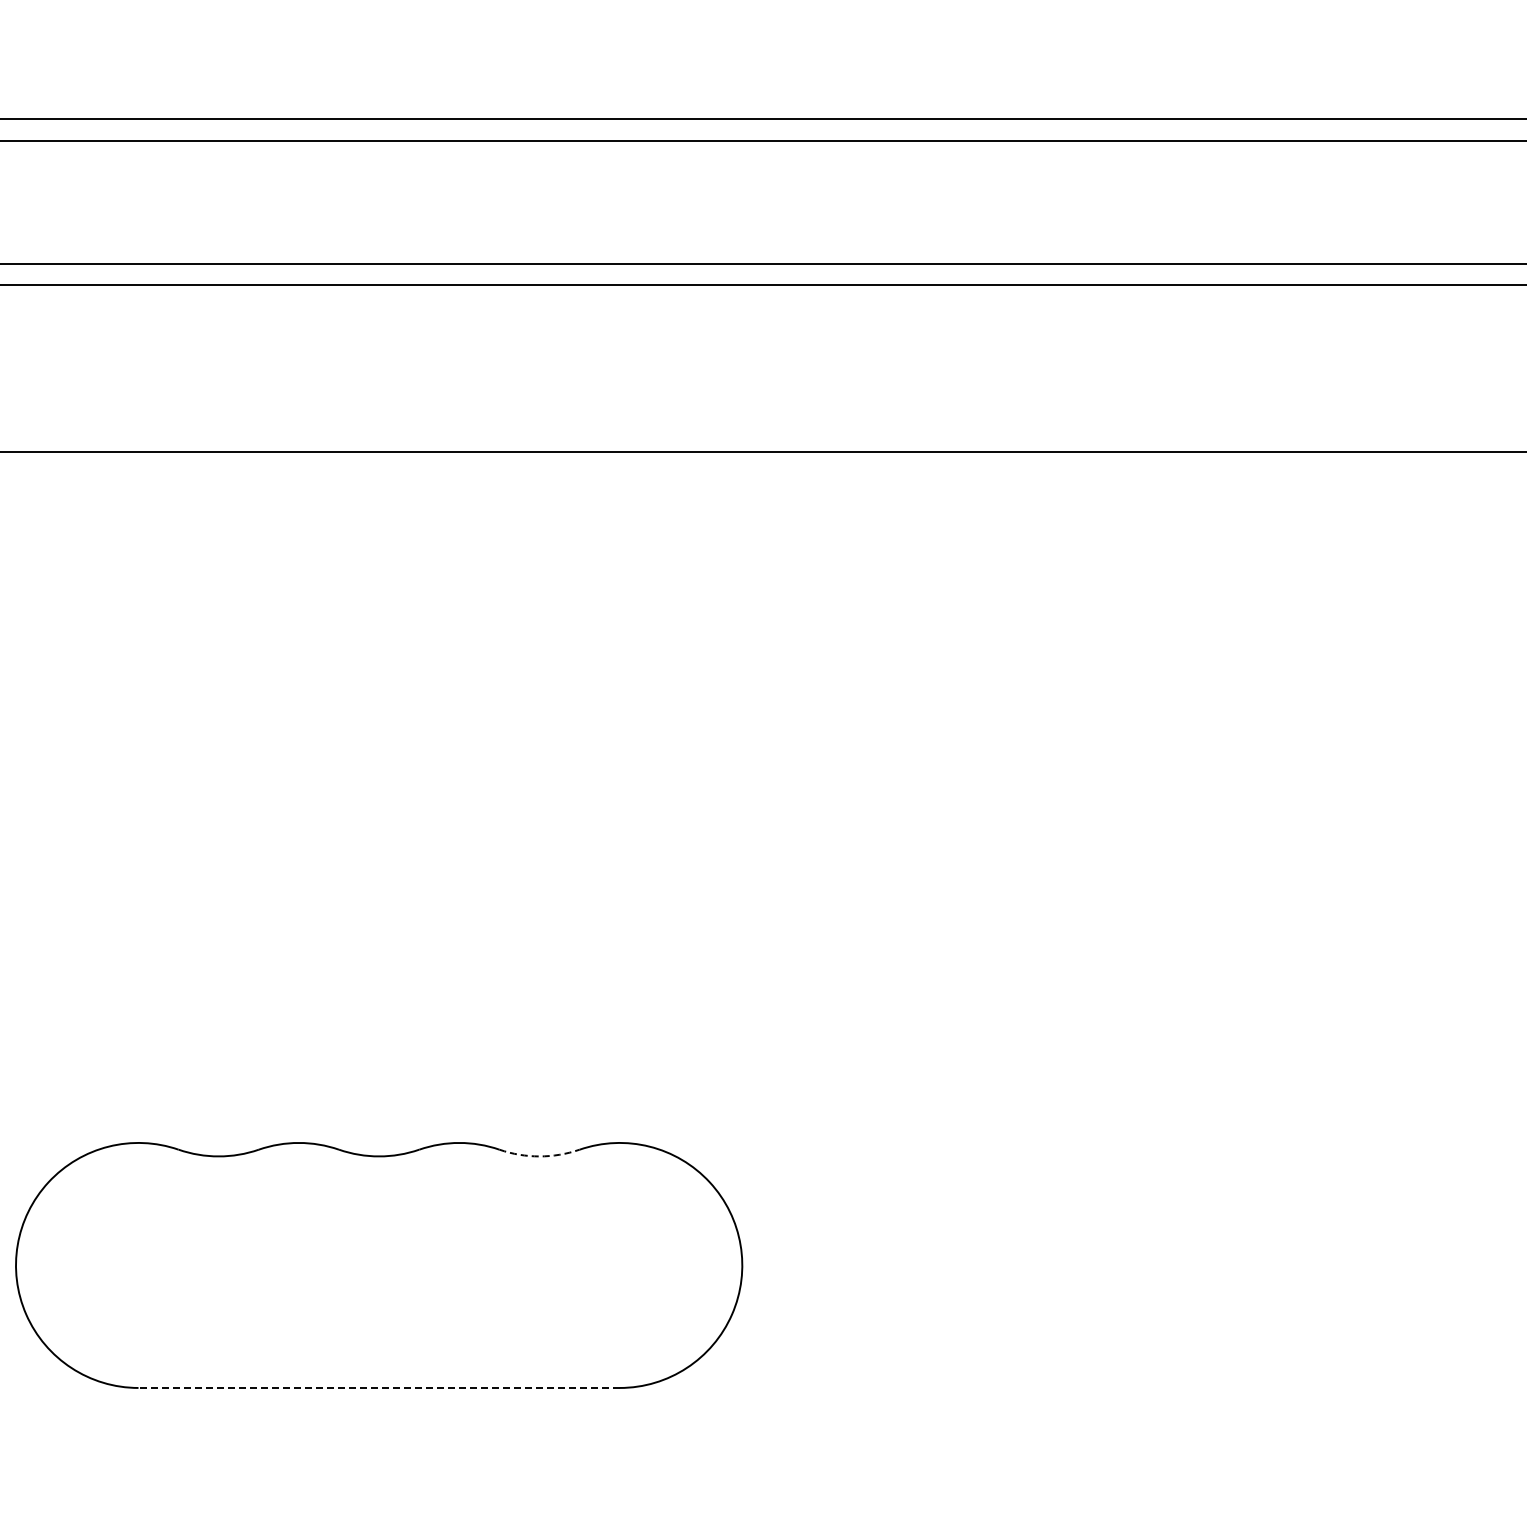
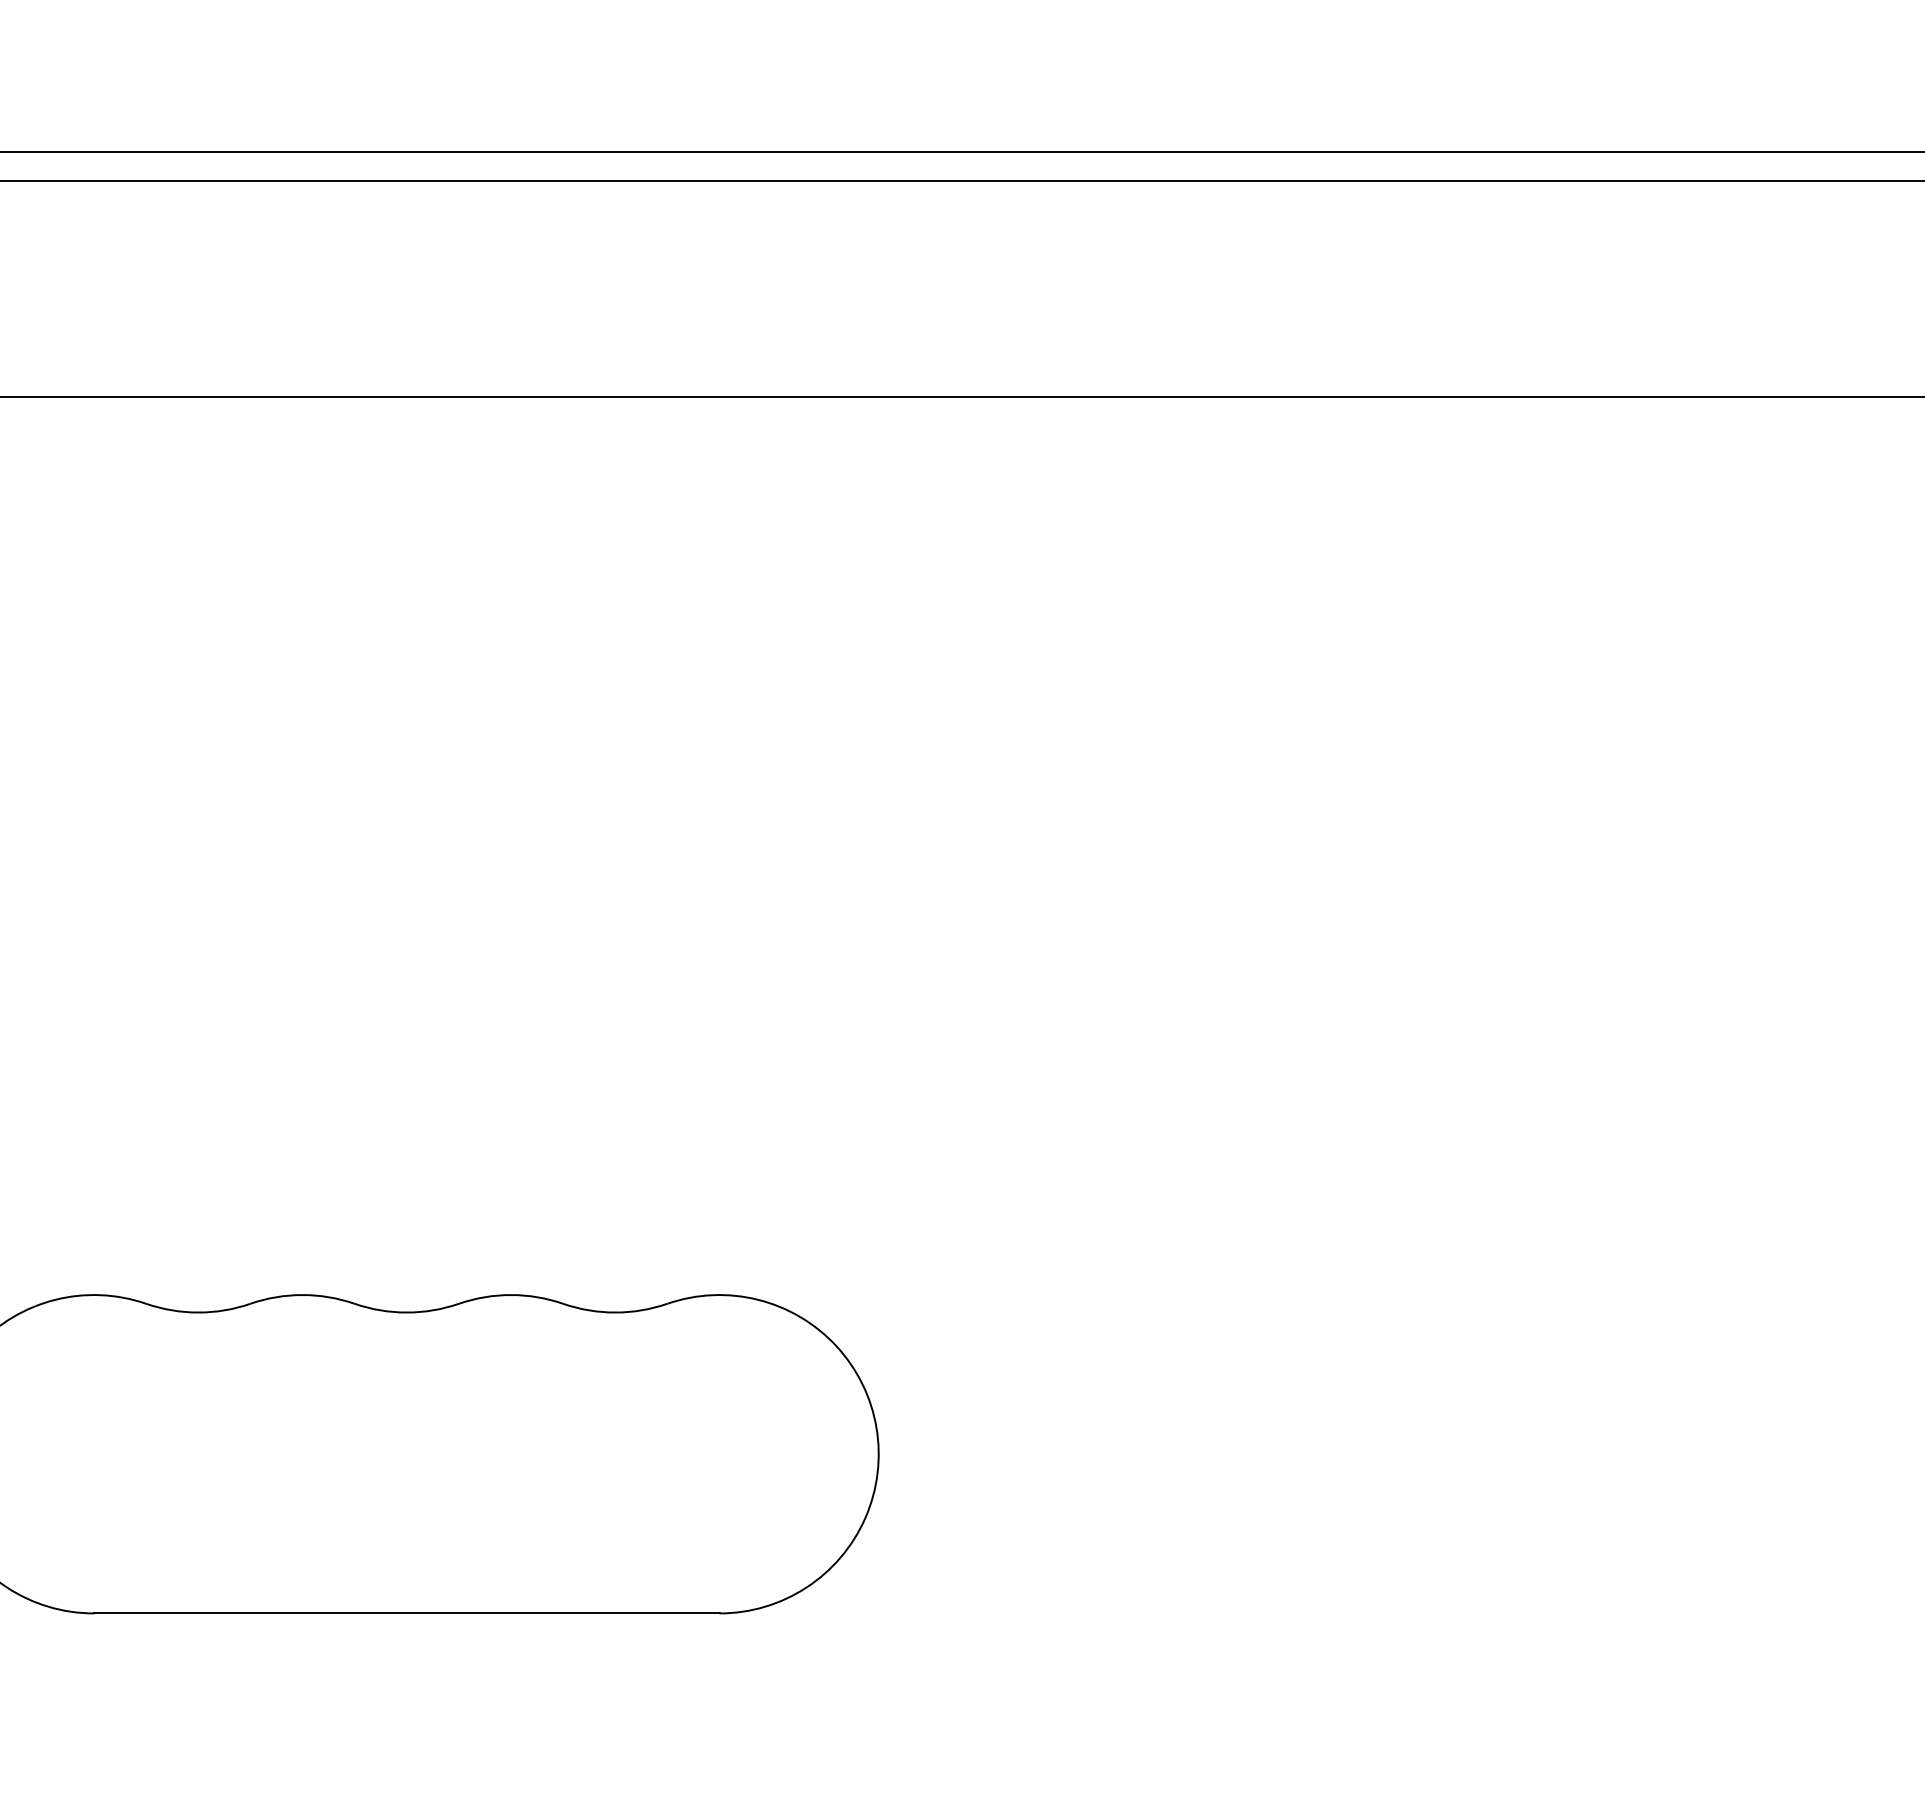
arc: (539, 1156) -> (615, 1312), dashed -> solid
line: (379, 1387) -> (407, 1612), dashed -> solid

